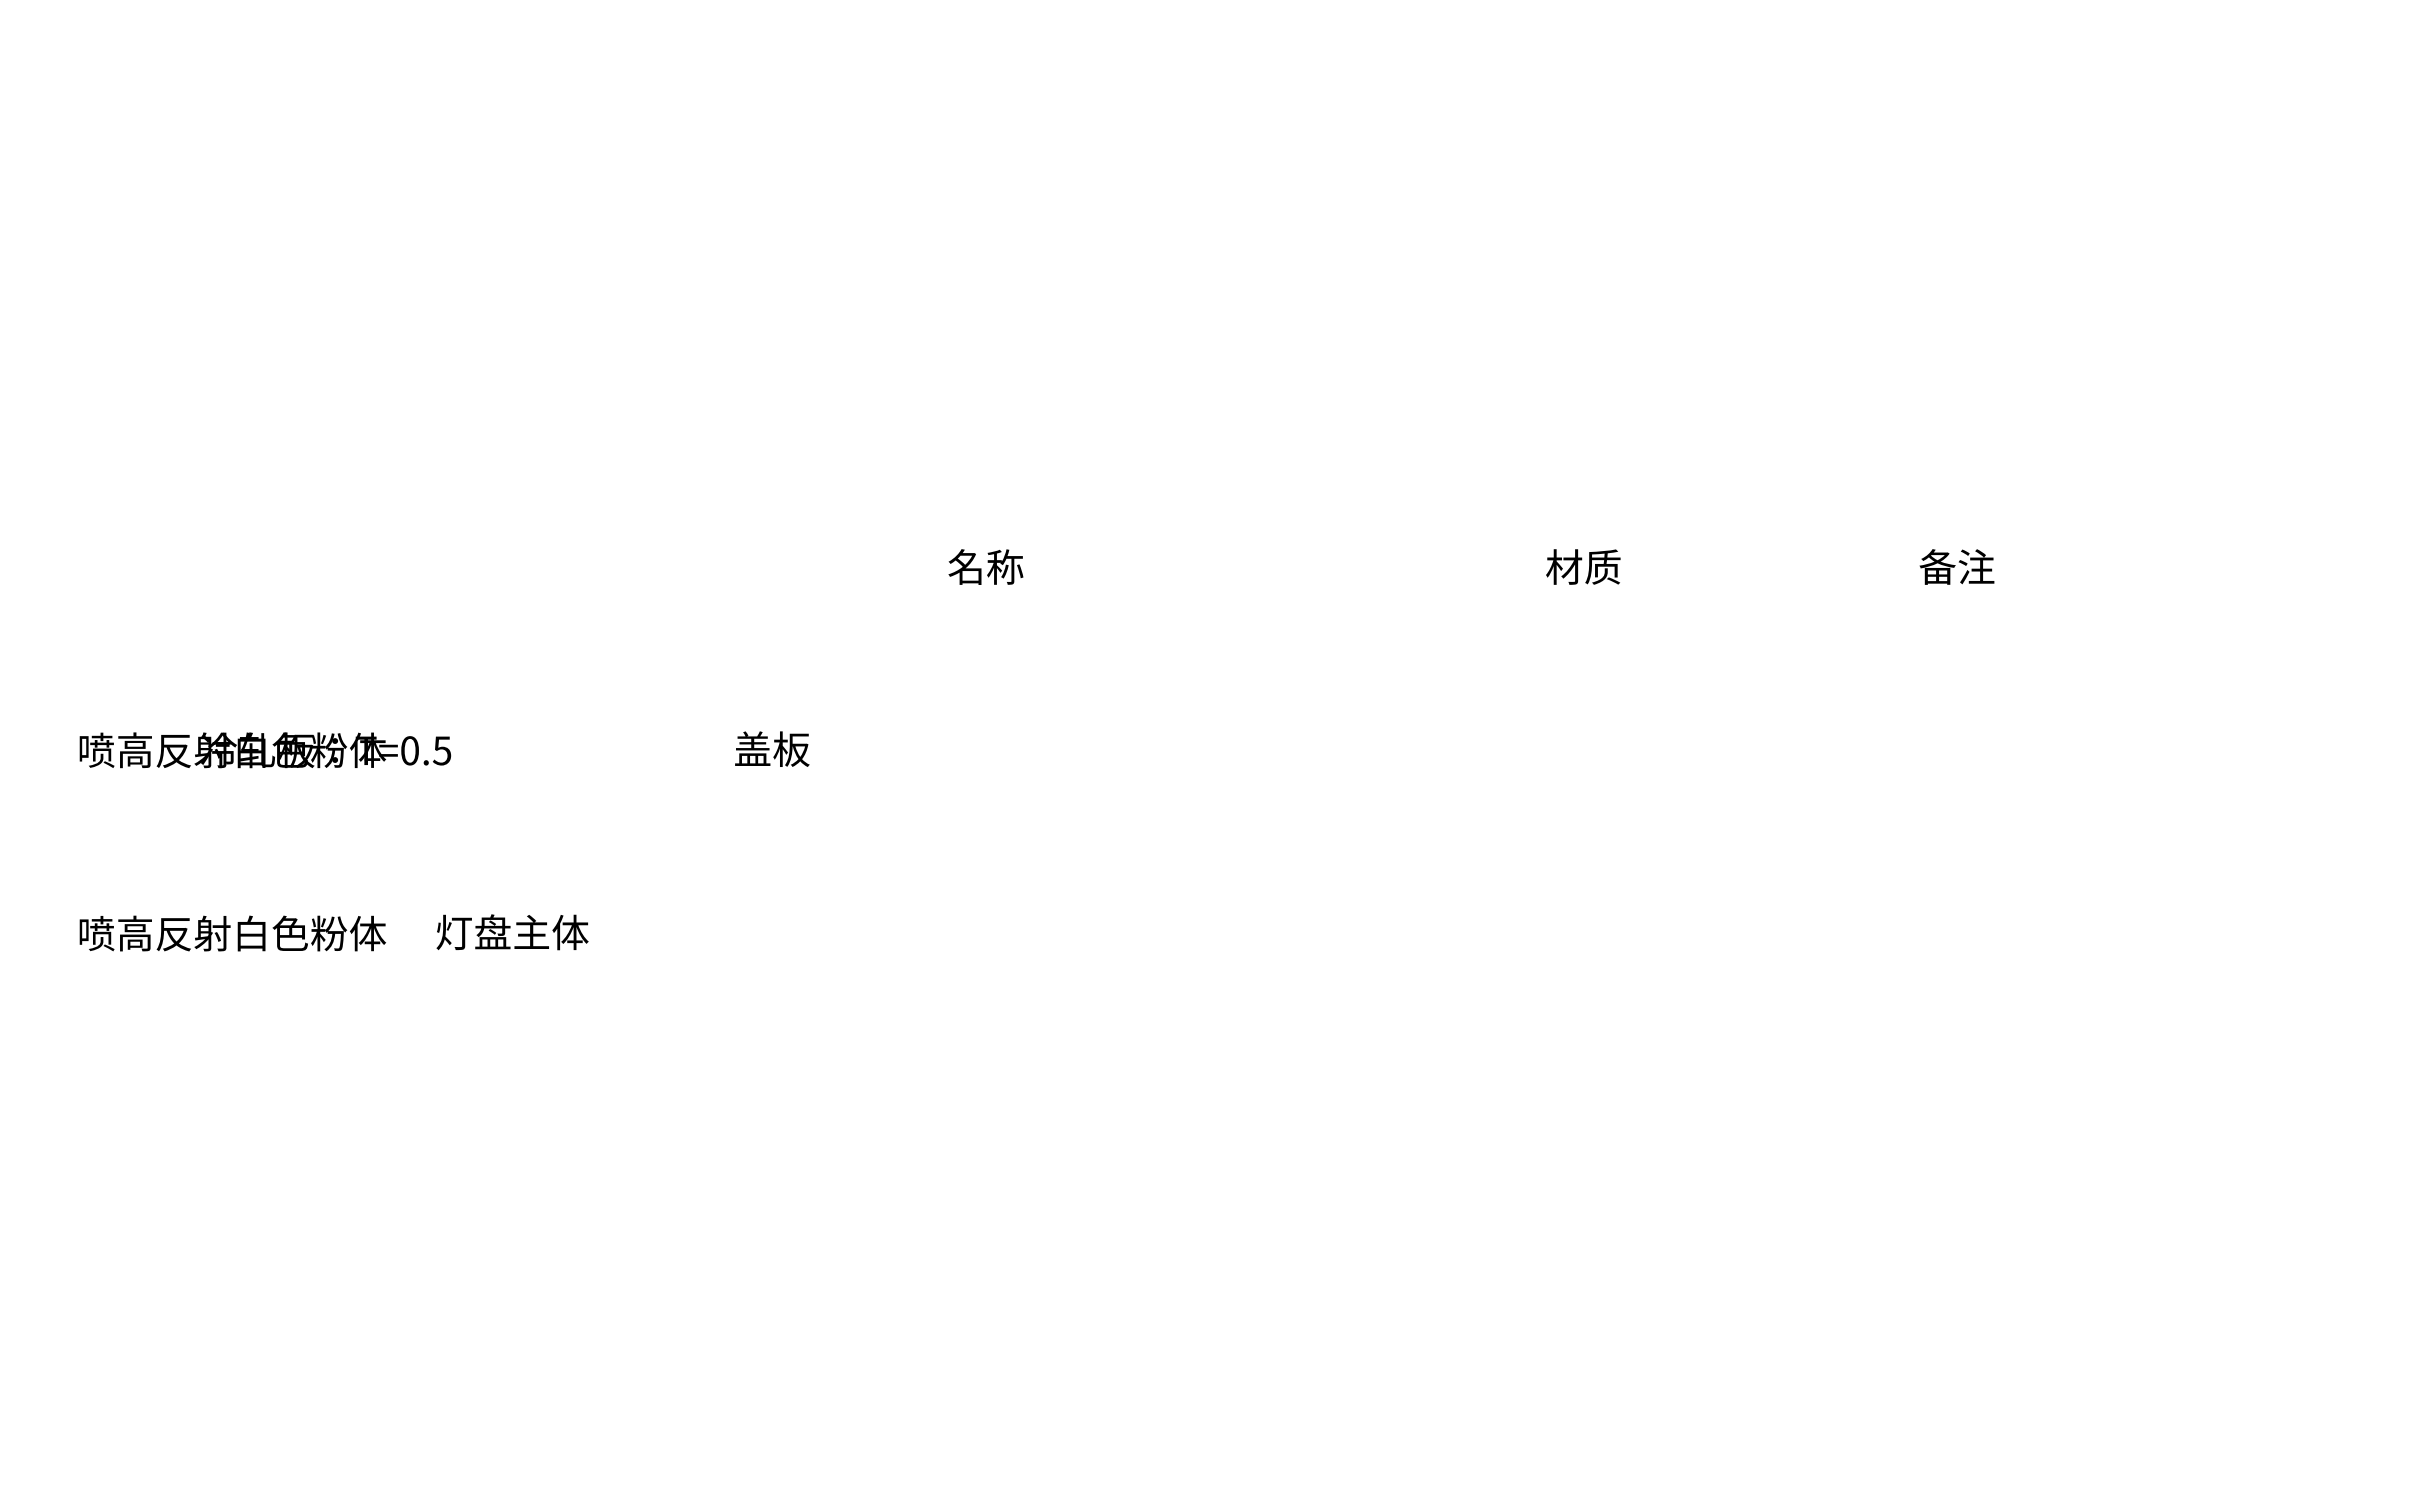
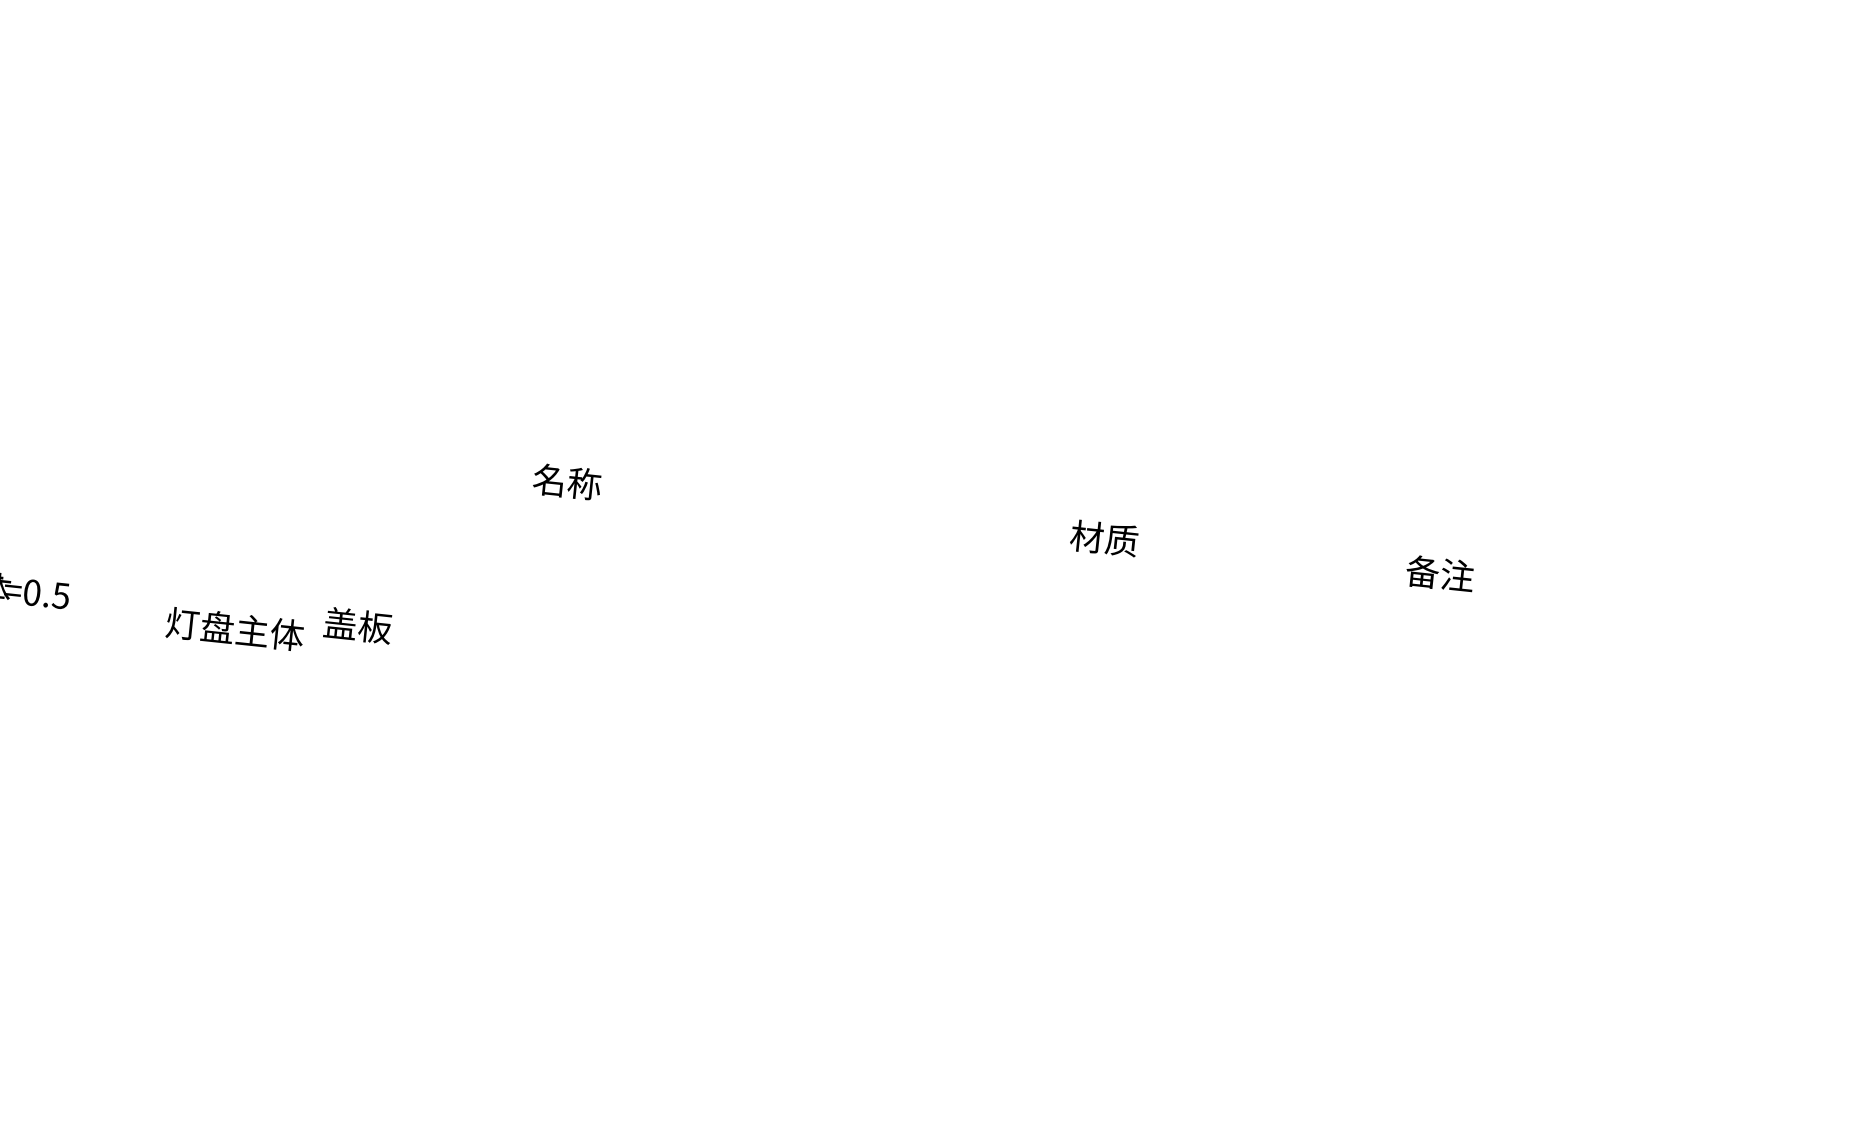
text: (512, 932) -> (235, 629), moved

